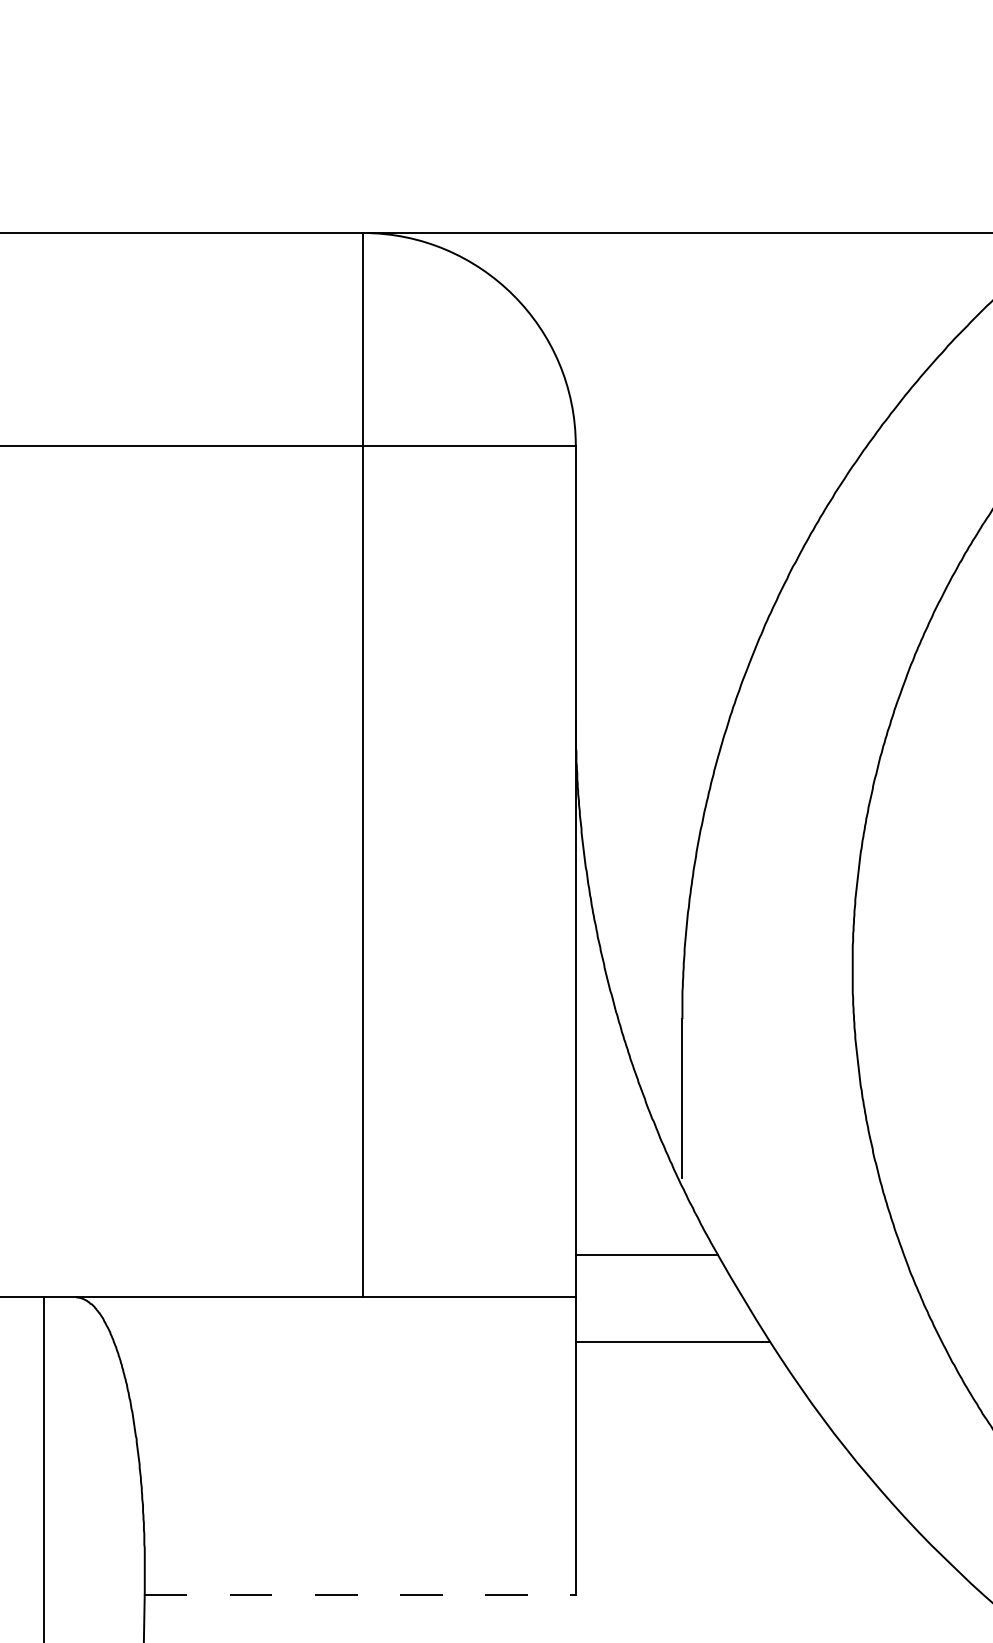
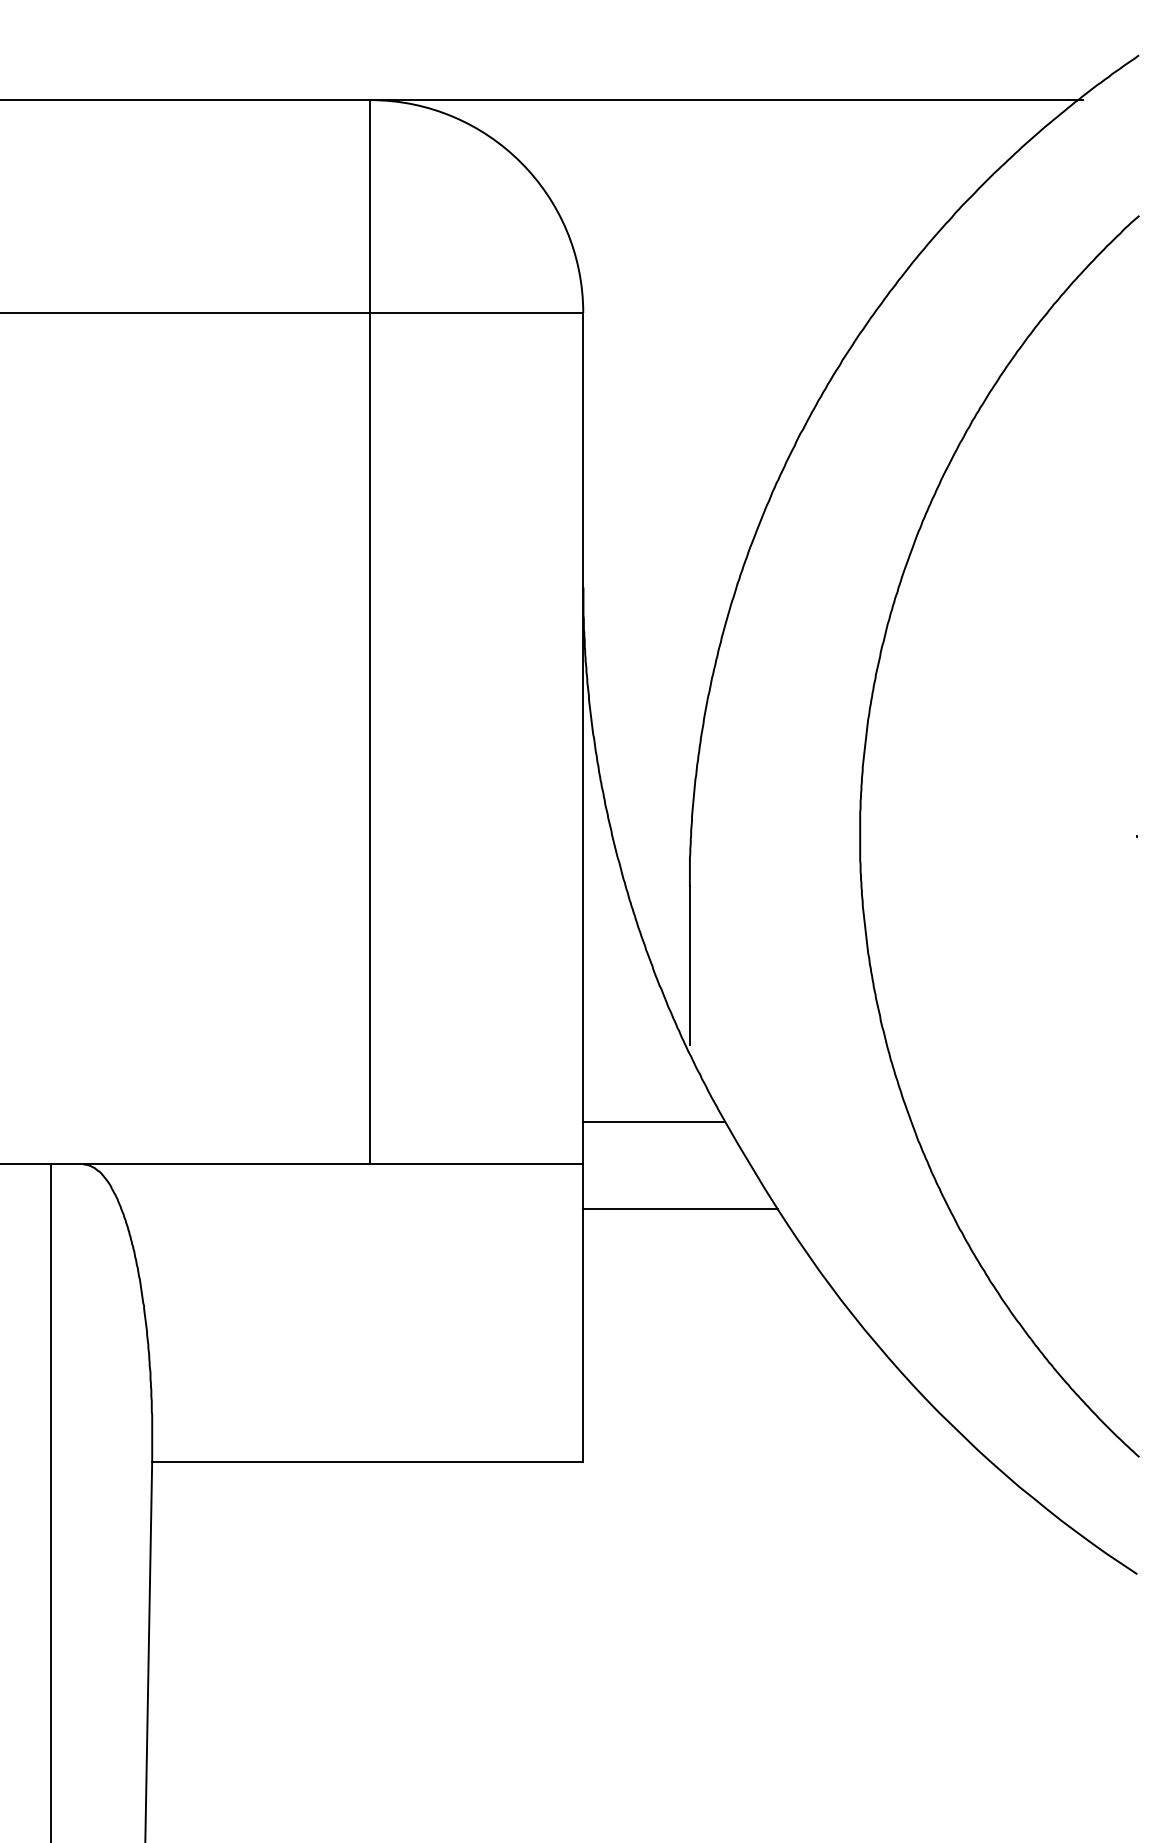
line: (360, 1595) -> (367, 1462), dashed -> solid

